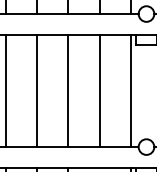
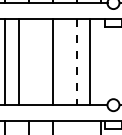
line: (37, 91) -> (19, 62), moved
line: (99, 91) -> (77, 62), solid -> dashed
line: (130, 91) -> (90, 62), moved

